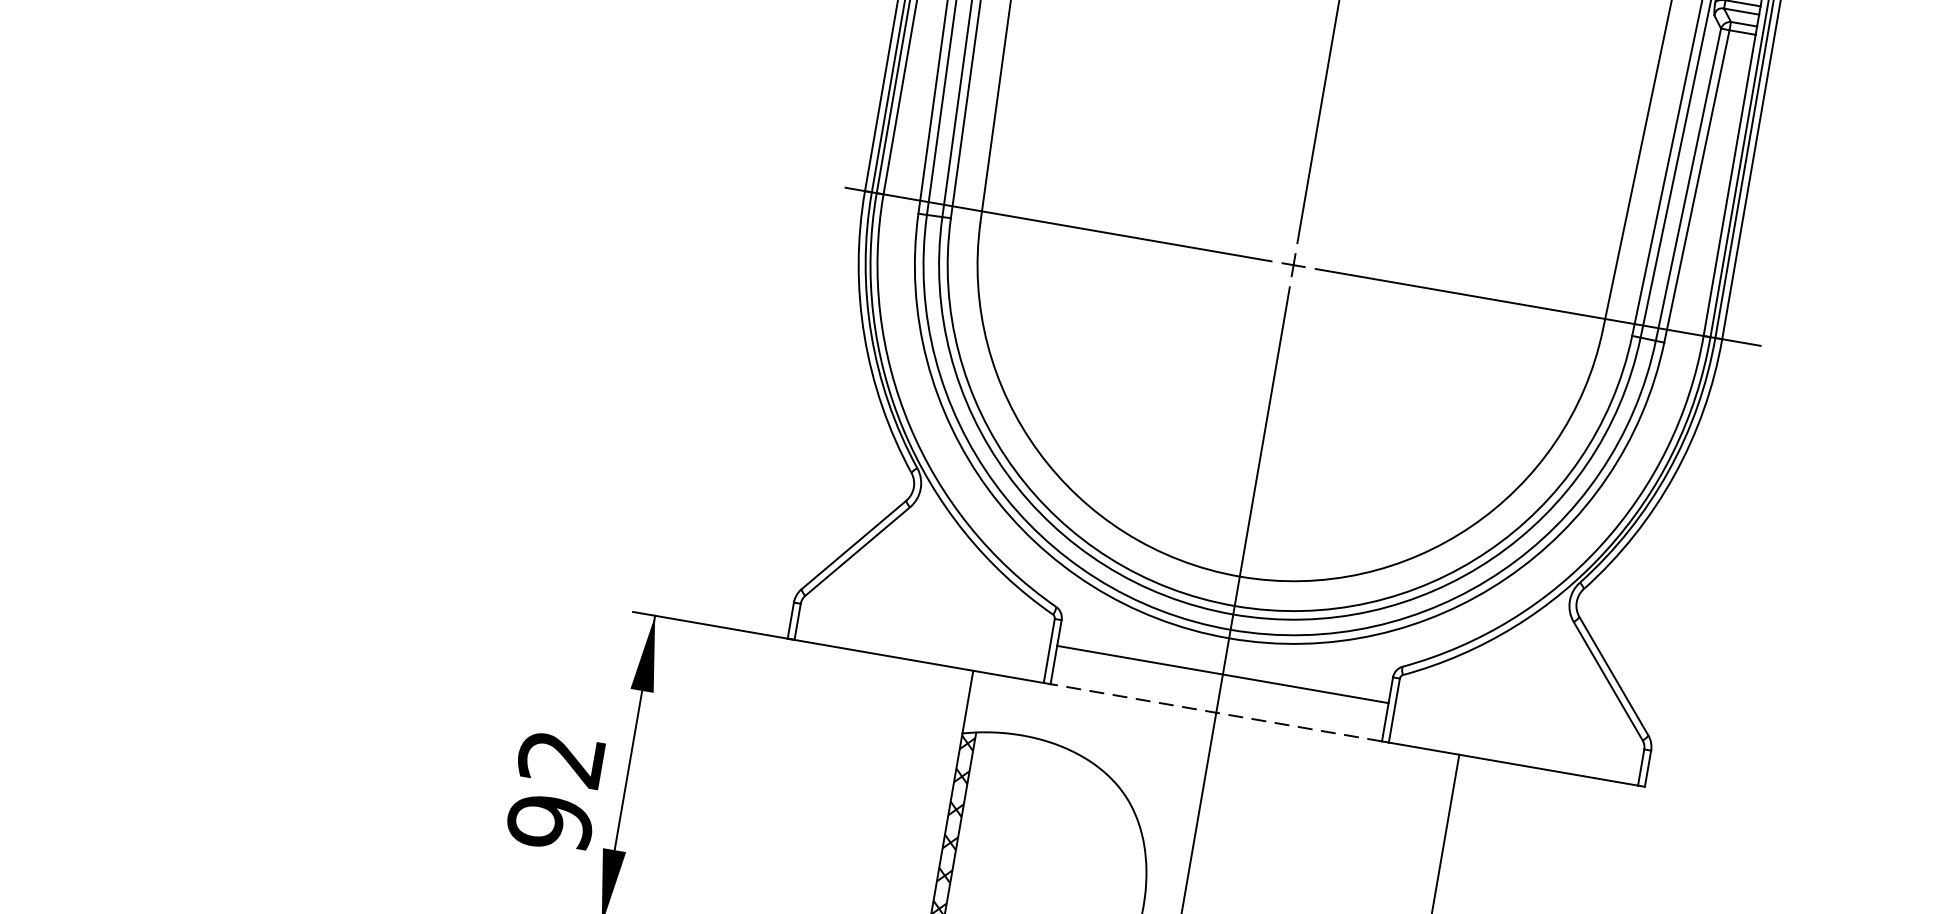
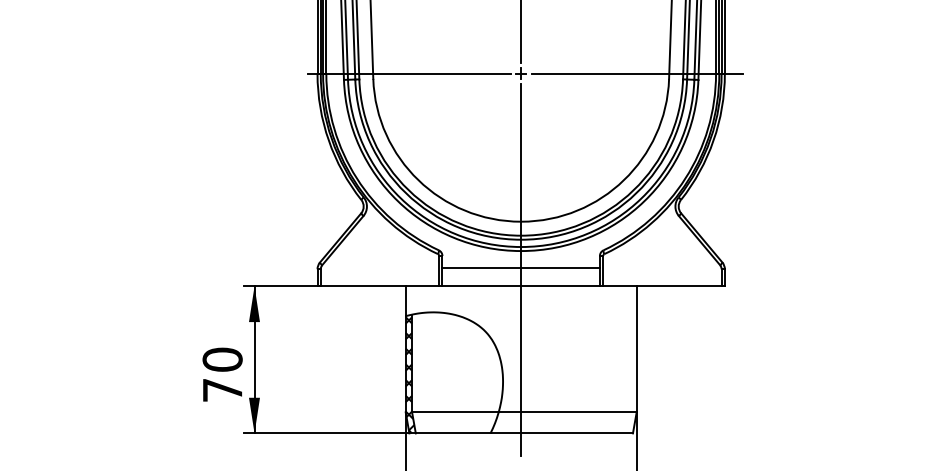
line: (1216, 713) -> (521, 286), dashed -> solid
text: (555, 789) -> (222, 374), 92 -> 70

